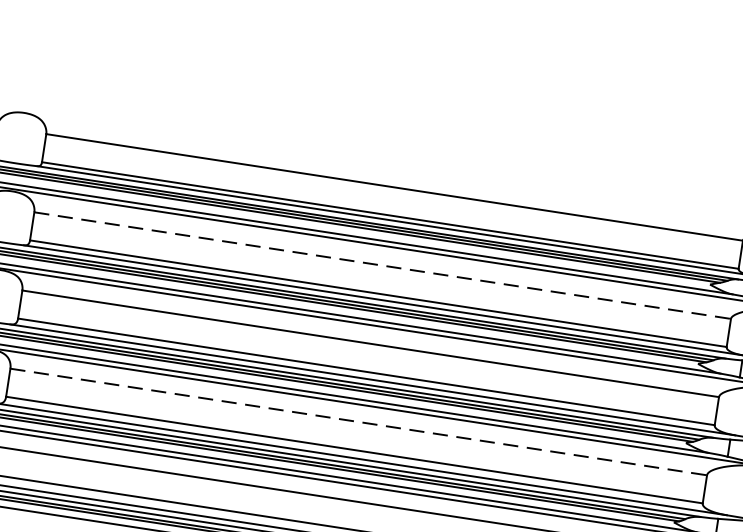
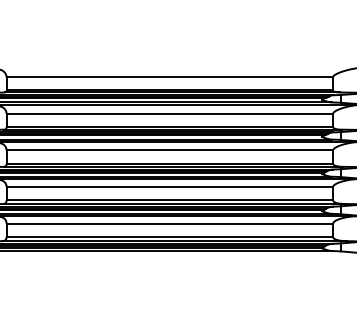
line: (384, 265) -> (170, 113), dashed -> solid
line: (360, 423) -> (170, 187), dashed -> solid

